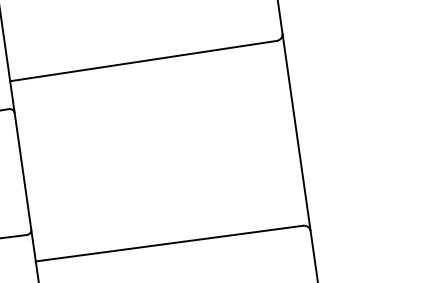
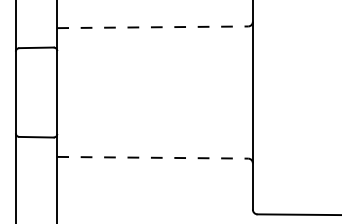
line: (144, 61) -> (153, 27), solid -> dashed
line: (170, 243) -> (153, 157), solid -> dashed

